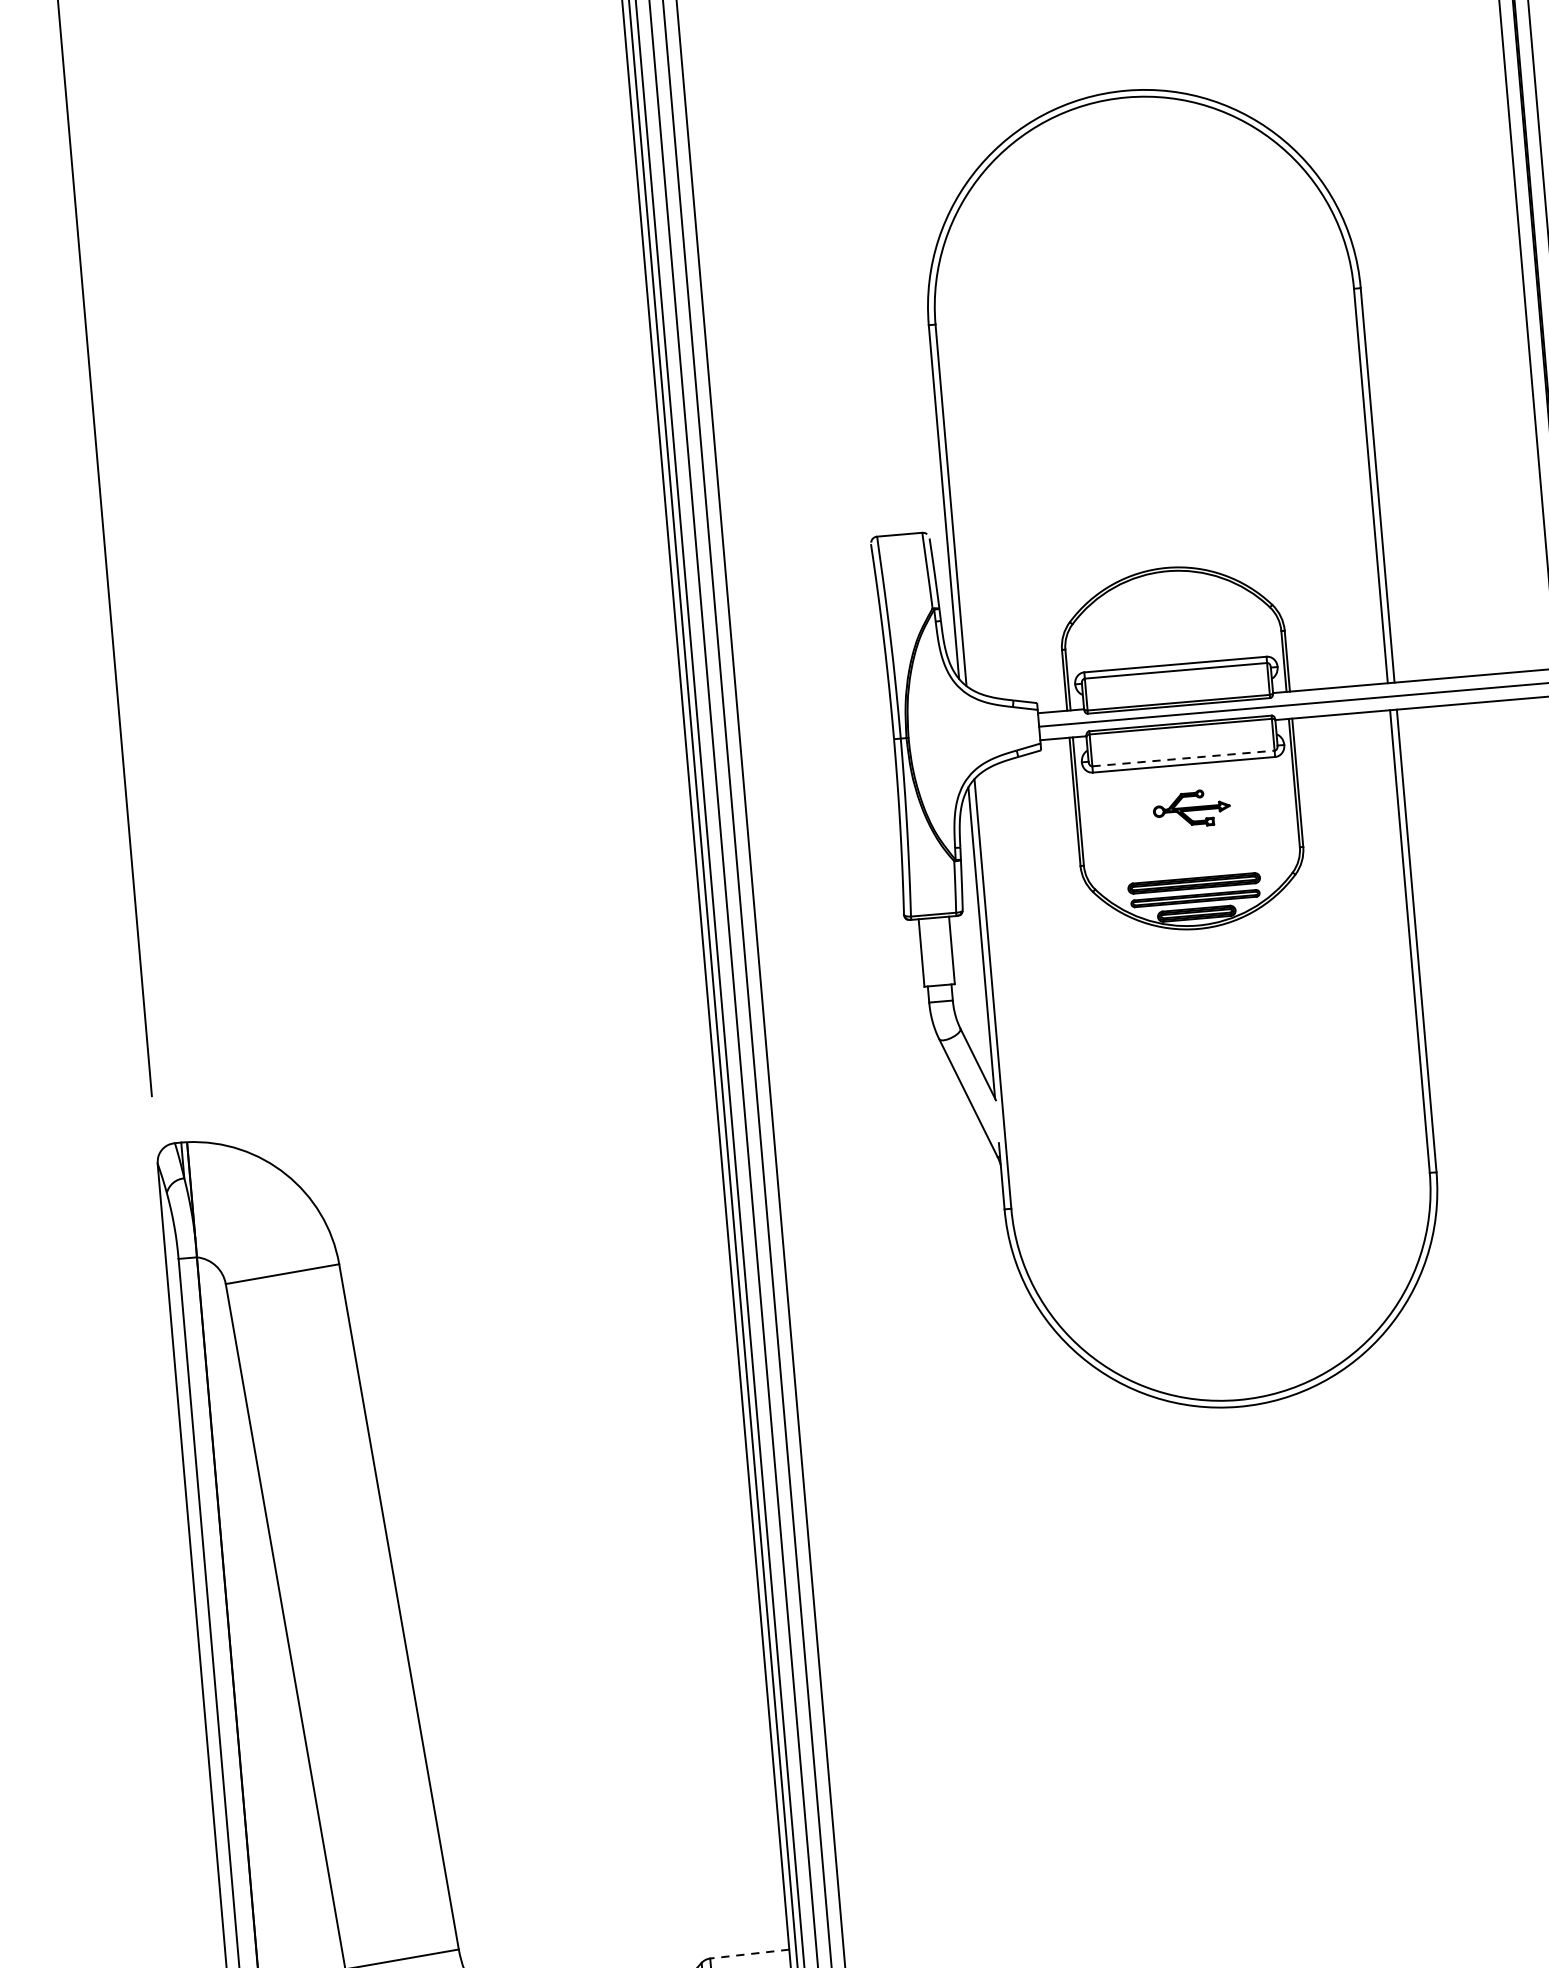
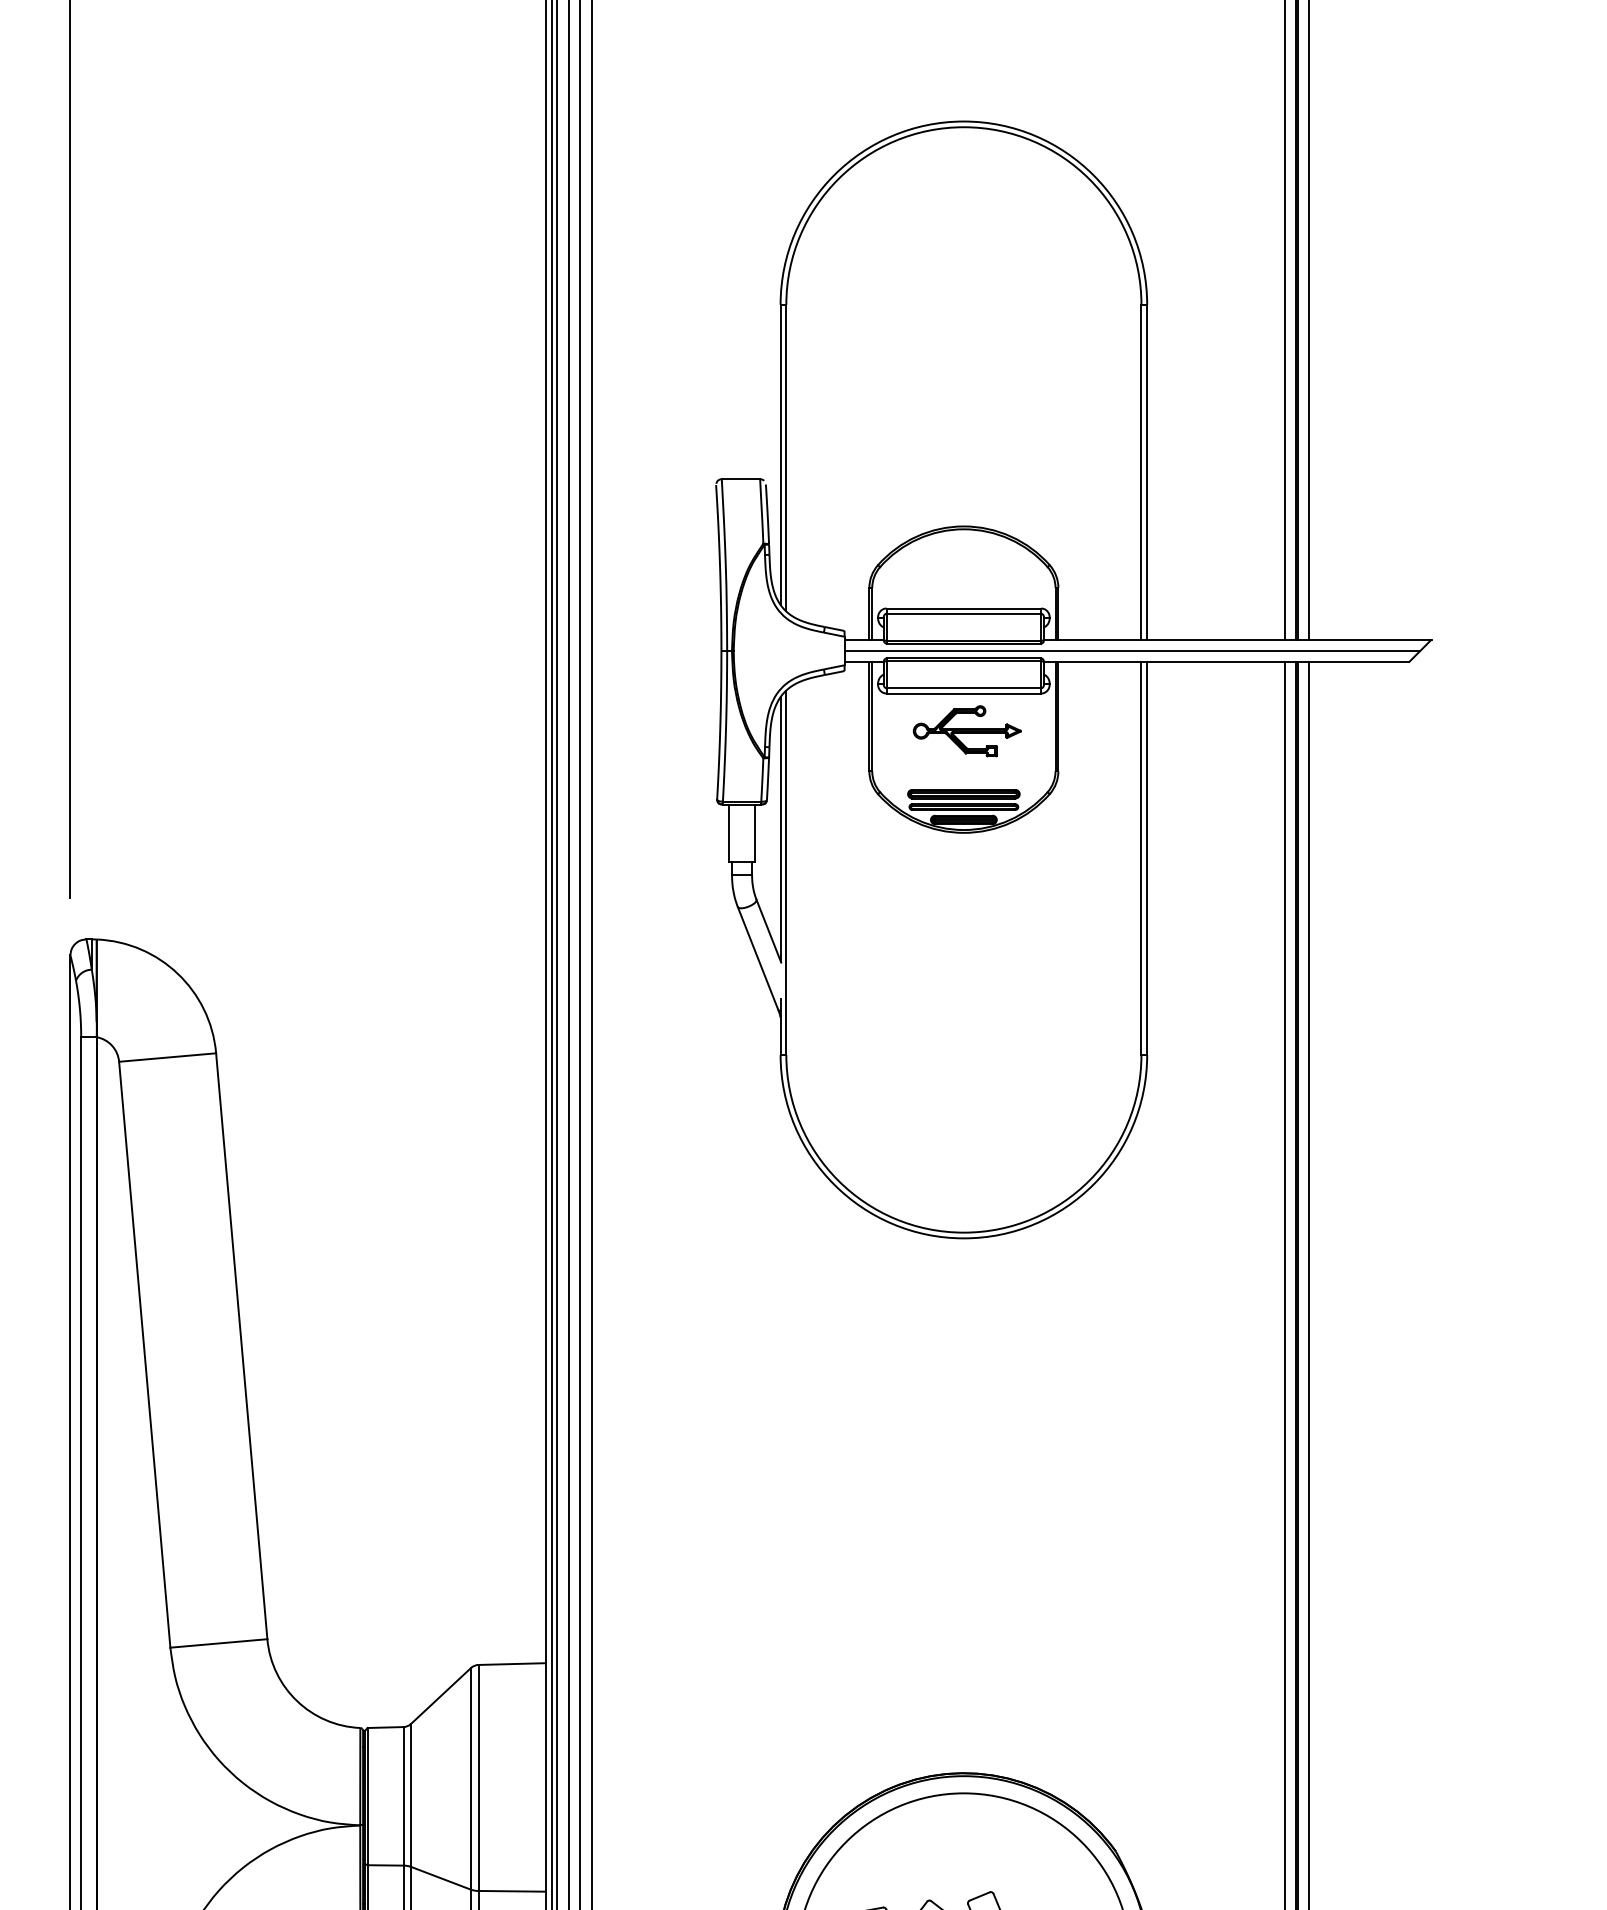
line: (1184, 758) -> (964, 688), dashed -> solid
part: (1190, 809) -> (966, 731), size x1.67
line: (750, 1954) -> (512, 1664), dashed -> solid

